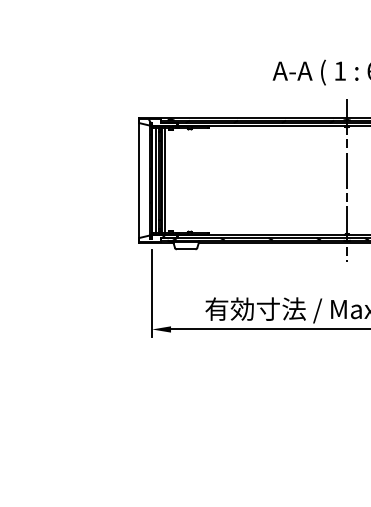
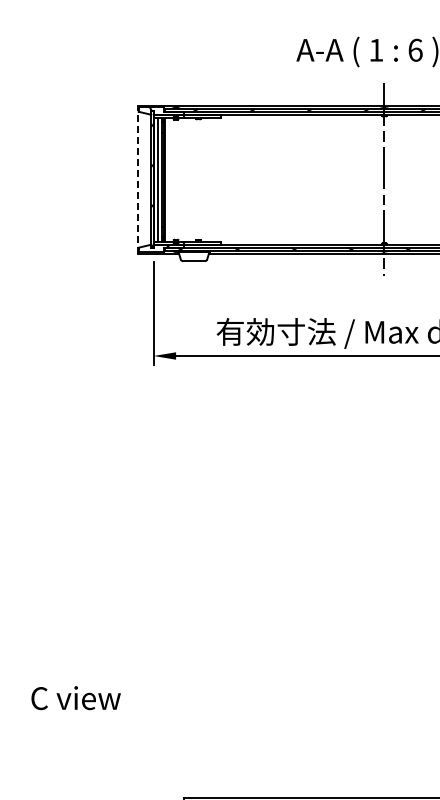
line: (138, 180) -> (137, 179), solid -> dashed
line: (164, 180) -> (168, 179), removed

